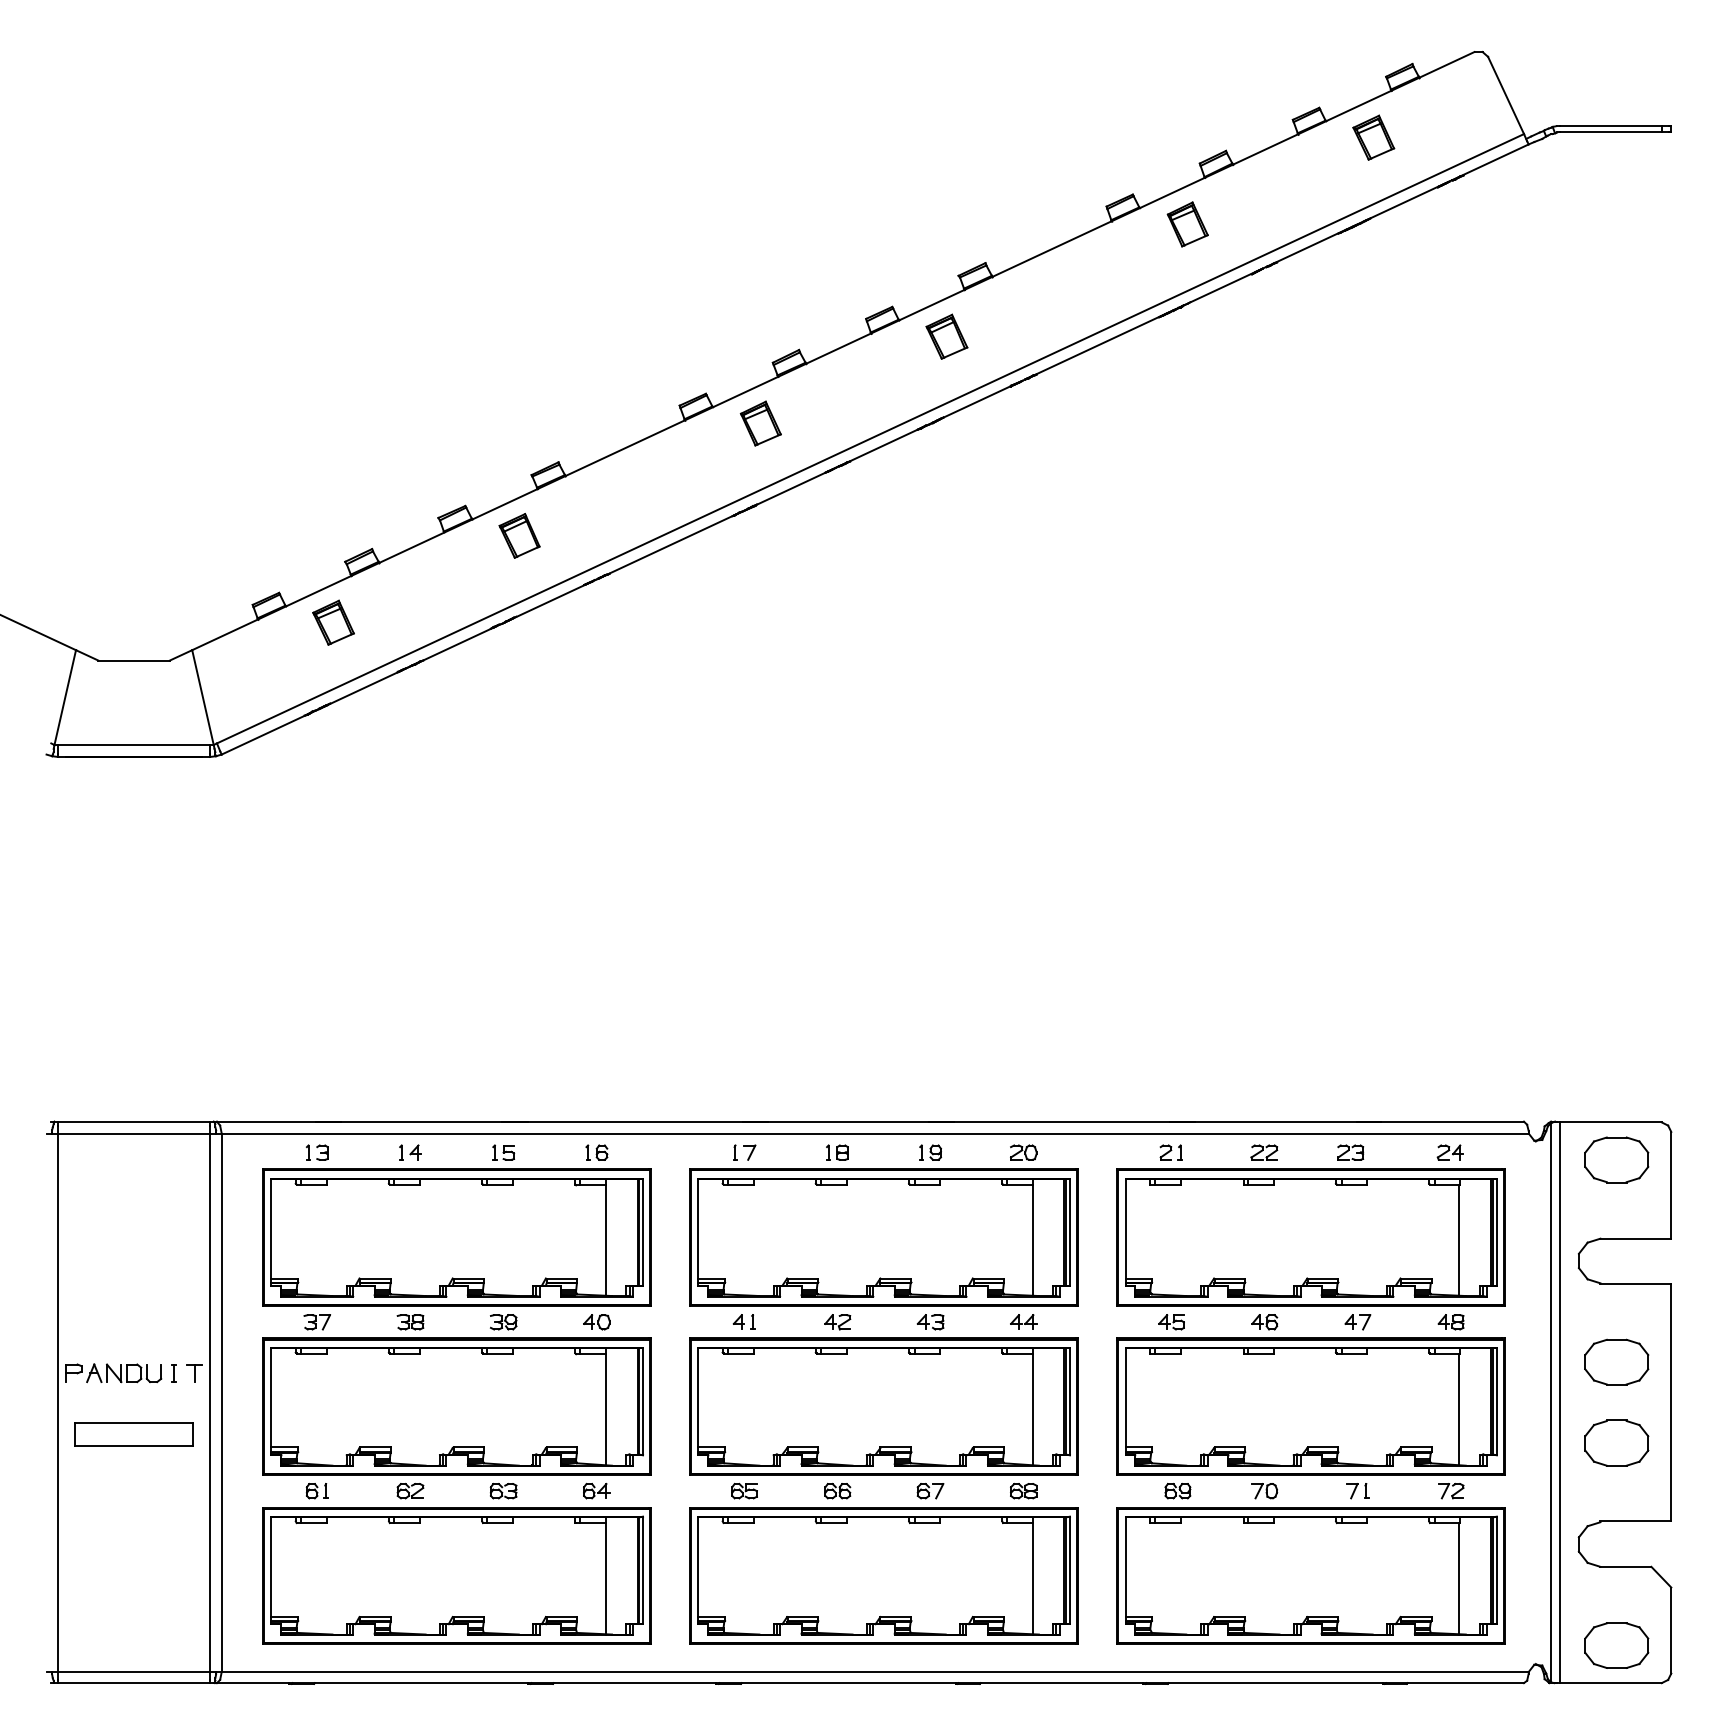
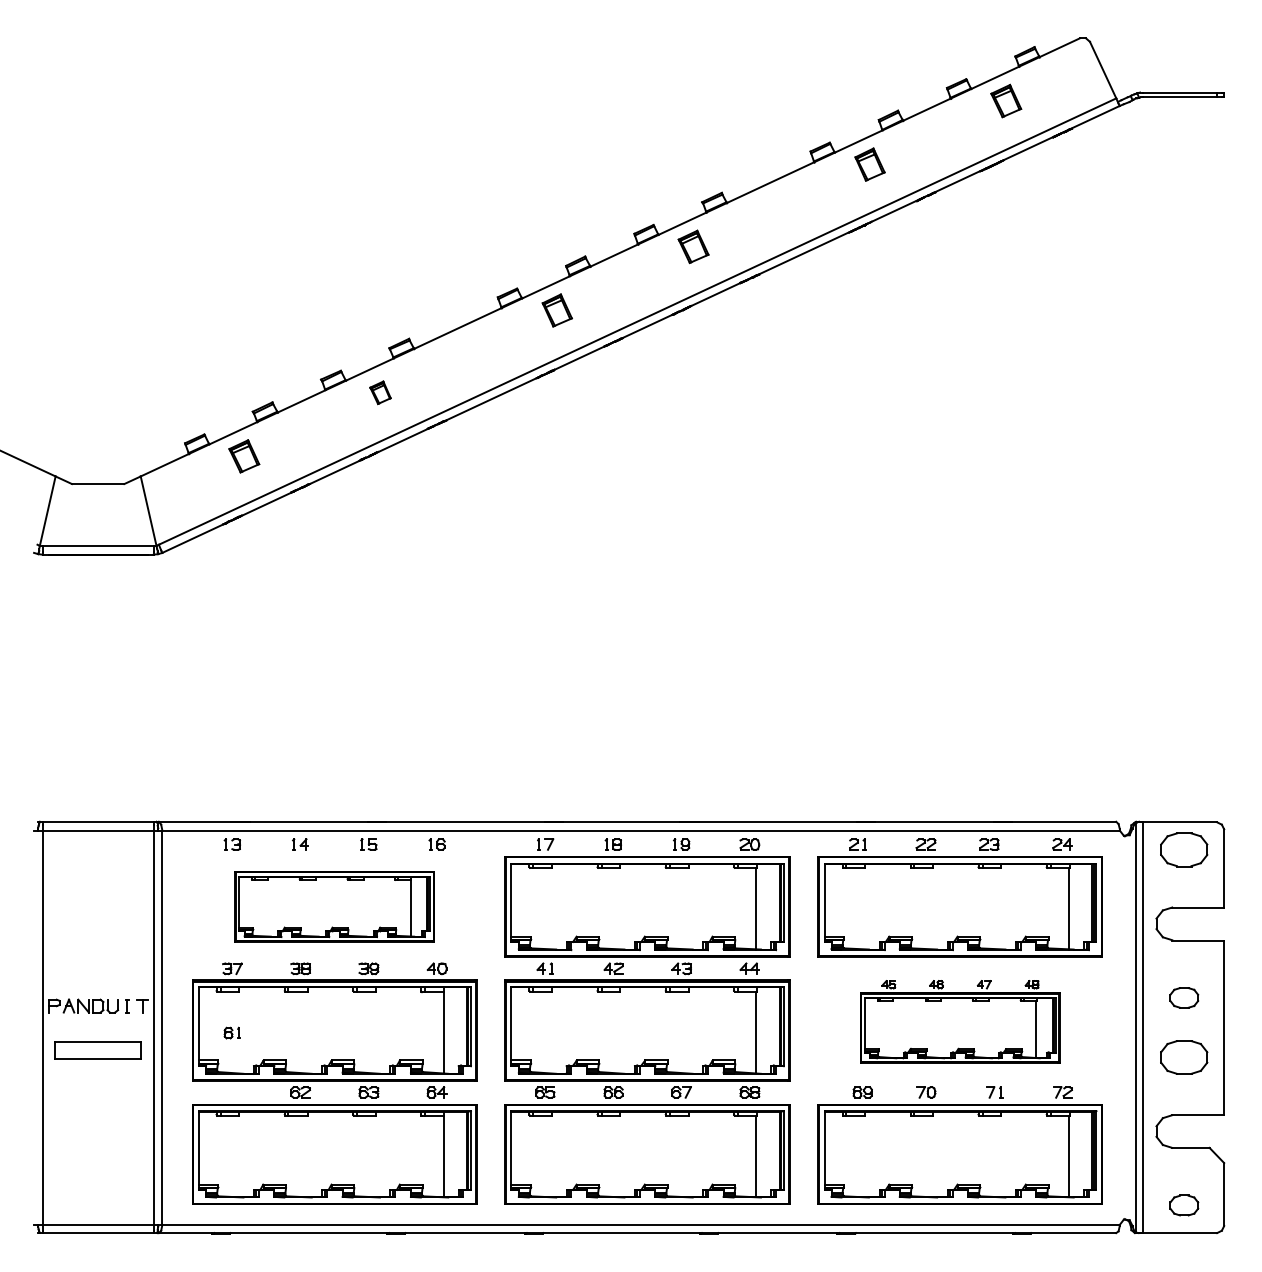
part: (519, 535) -> (380, 392), size x0.7
part: (456, 1237) -> (334, 906), size x0.7
part: (1616, 1361) -> (1184, 997), size x0.6
part: (1310, 1394) -> (959, 1021), size x0.7
part: (316, 1491) -> (231, 1033), moved
part: (1616, 1645) -> (1184, 1205), size x0.6

